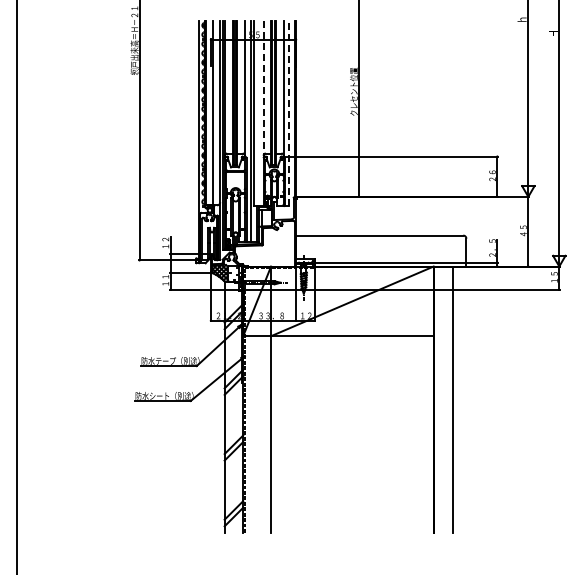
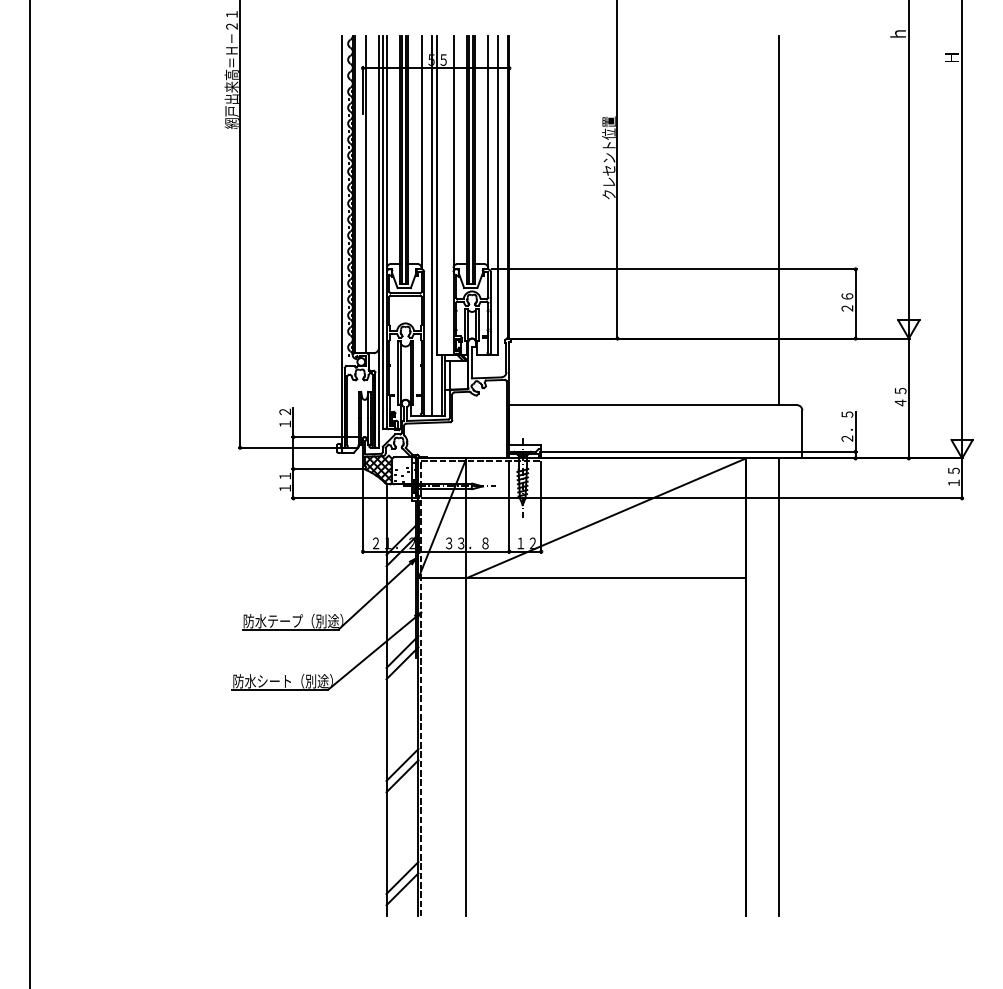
line: (263, 89) -> (453, 153), dashed -> solid
line: (289, 113) -> (498, 195), dashed -> solid
line: (453, 127) -> (780, 219), added

